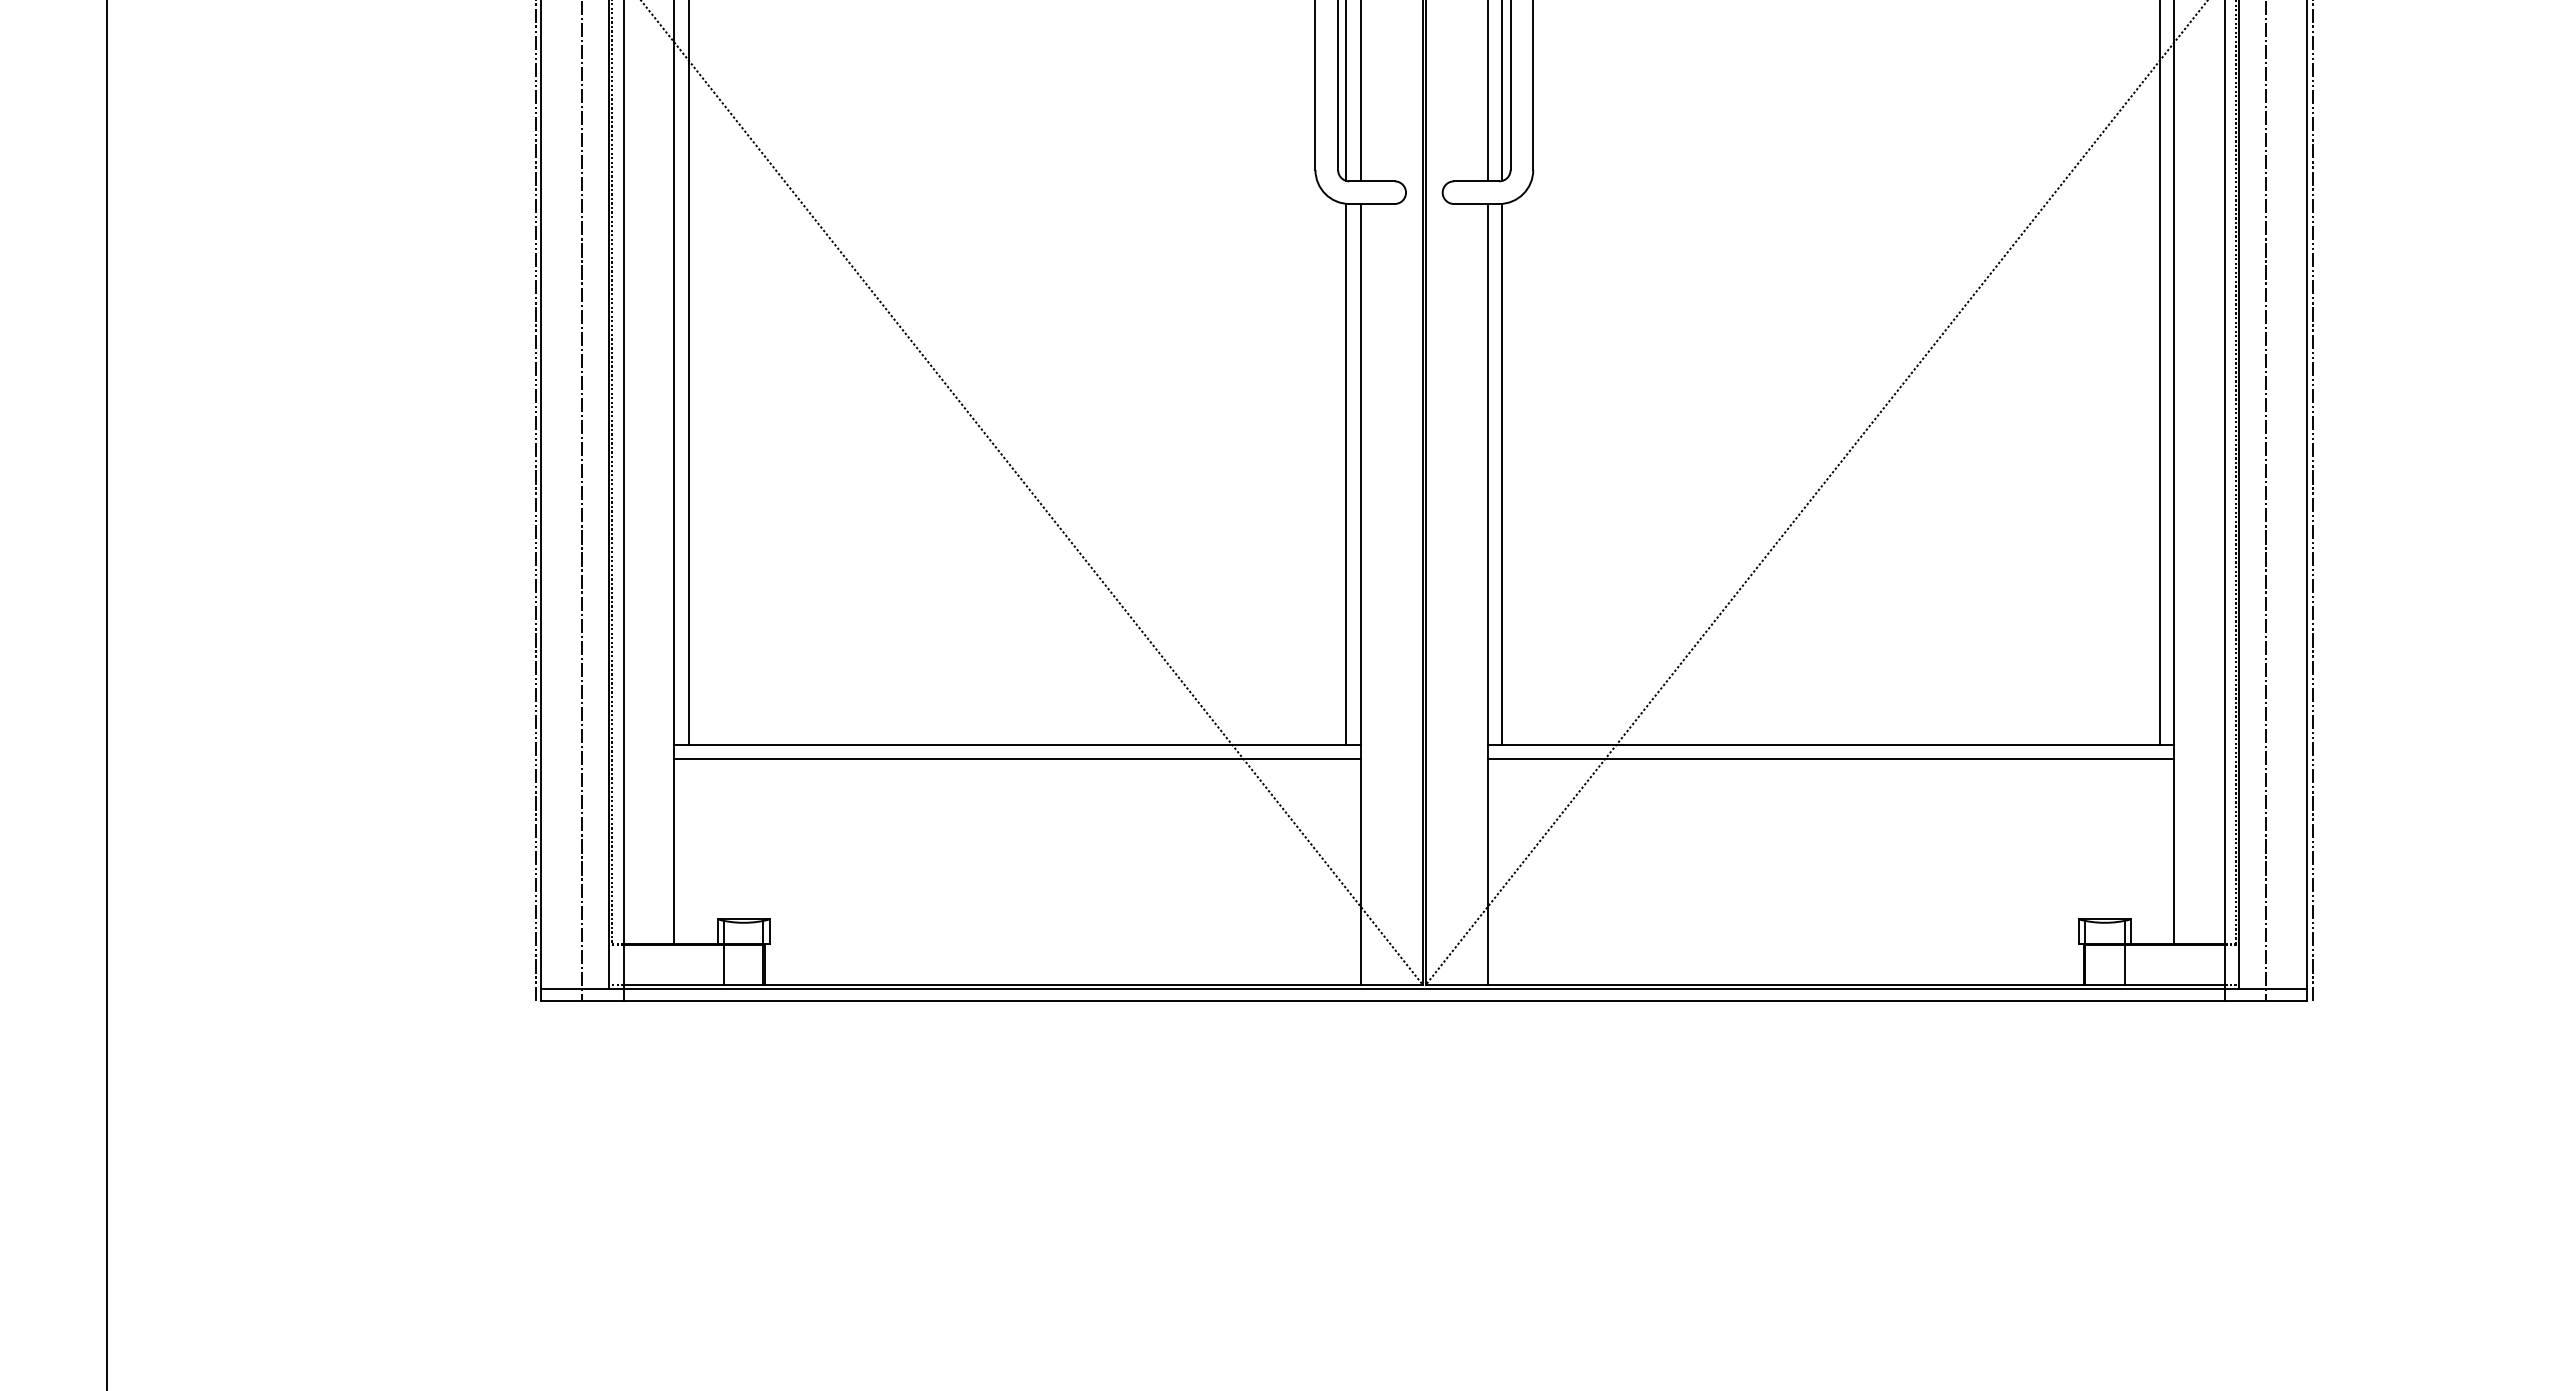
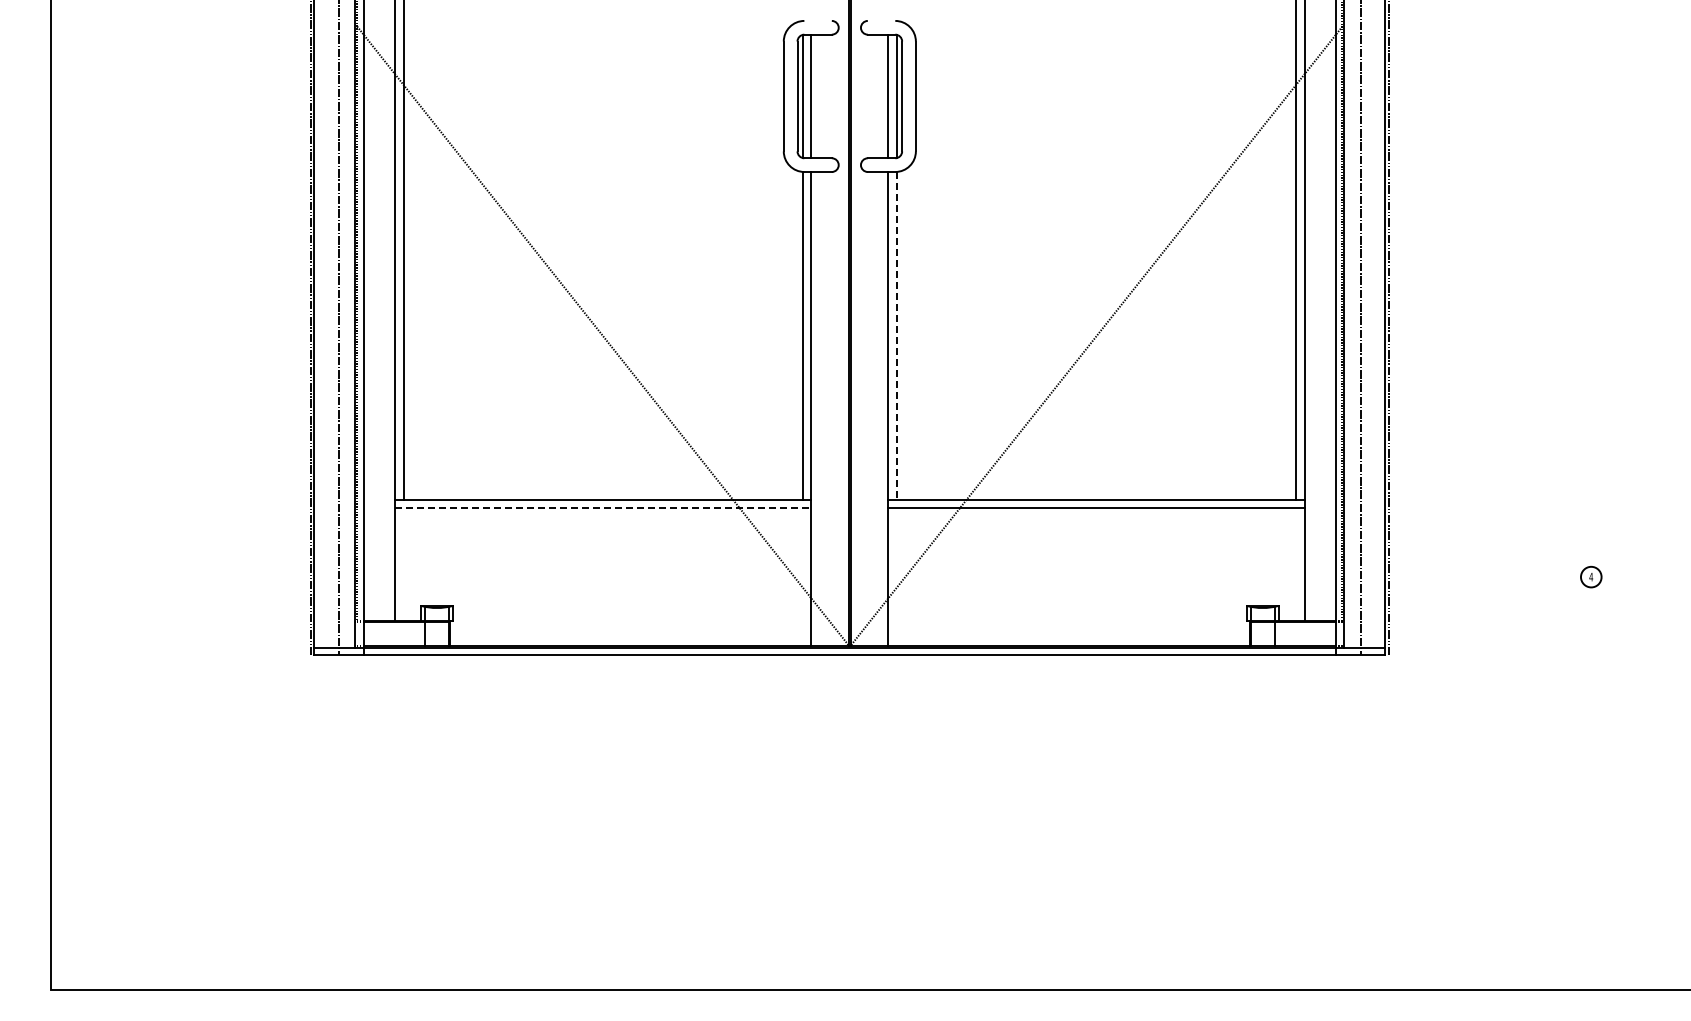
line: (1502, 473) -> (897, 335), solid -> dashed
line: (1018, 758) -> (603, 508), solid -> dashed

